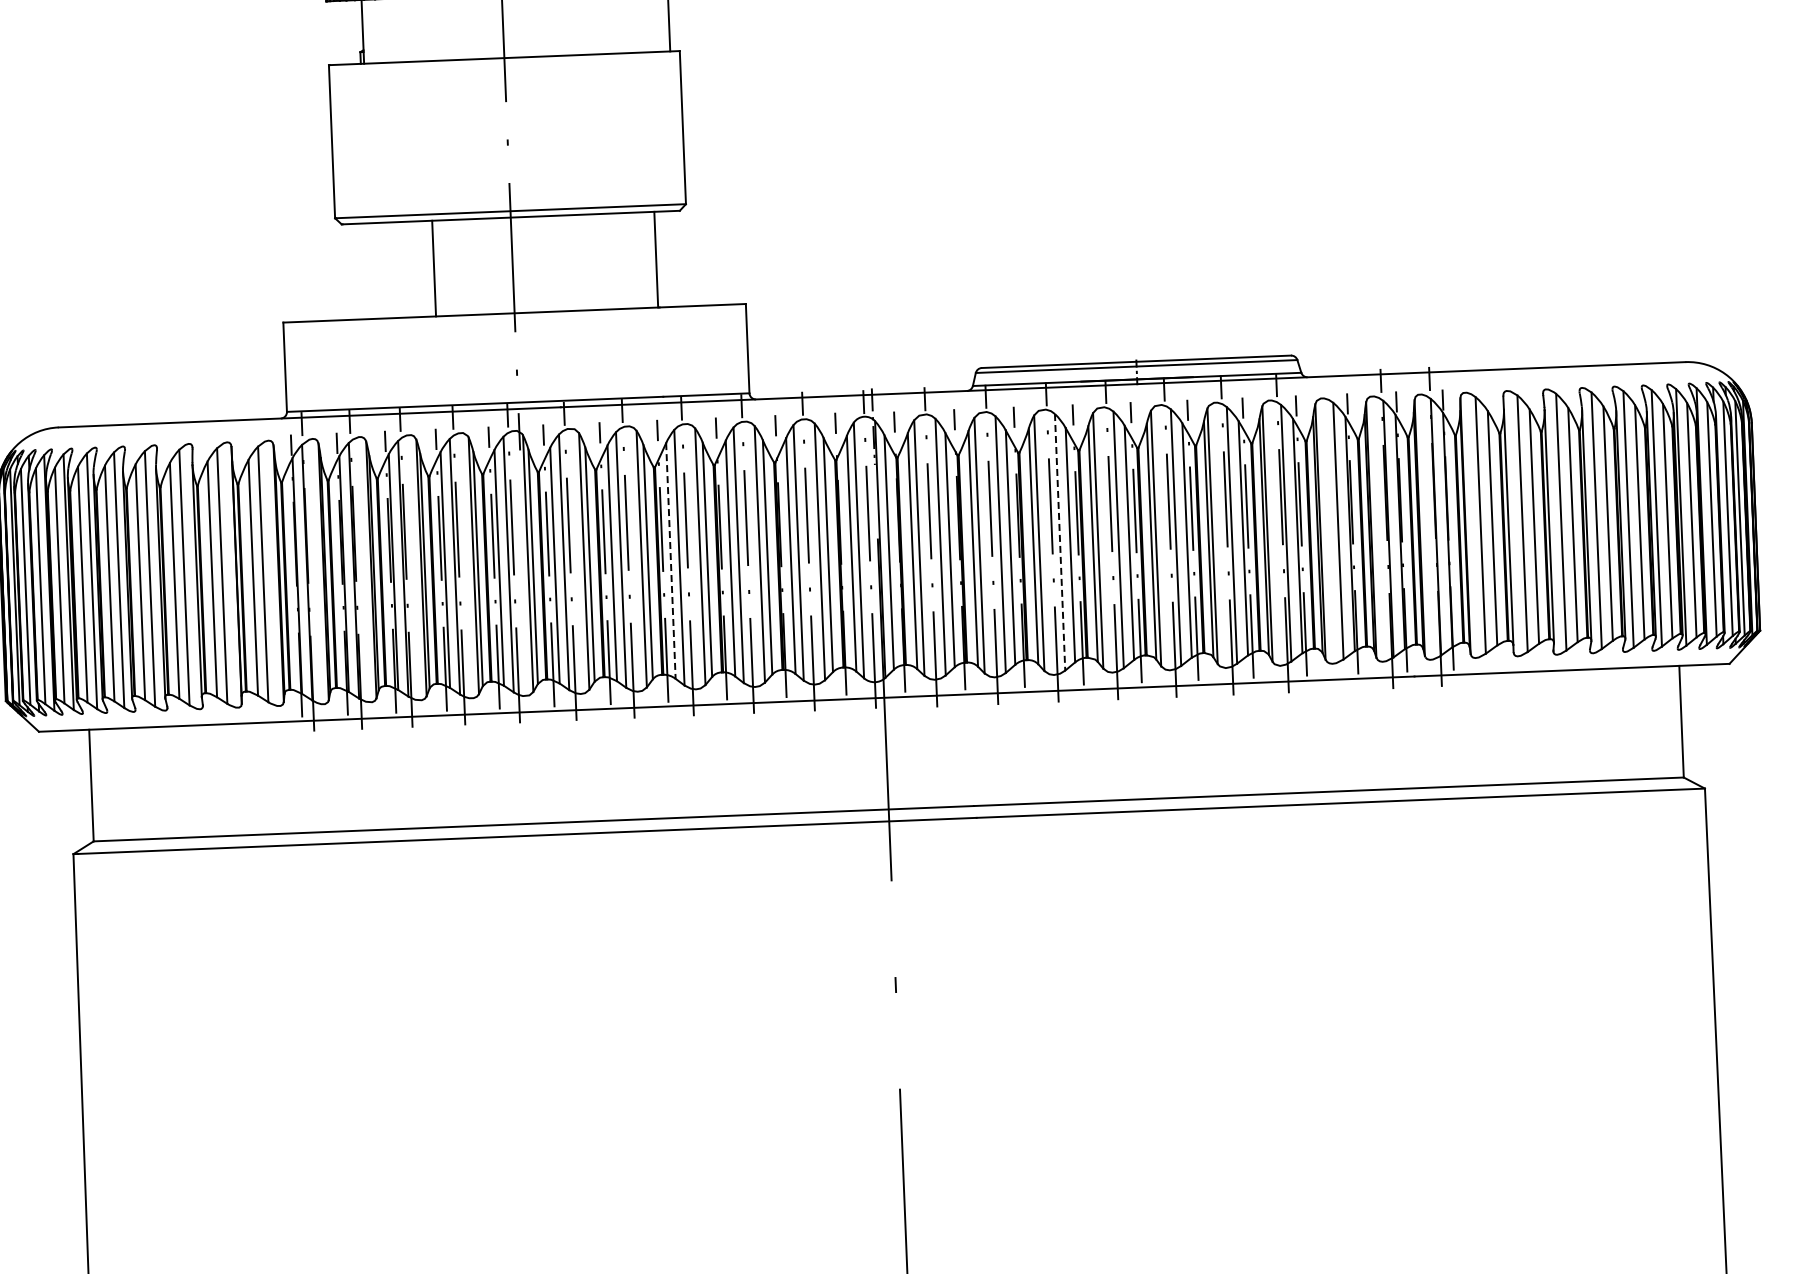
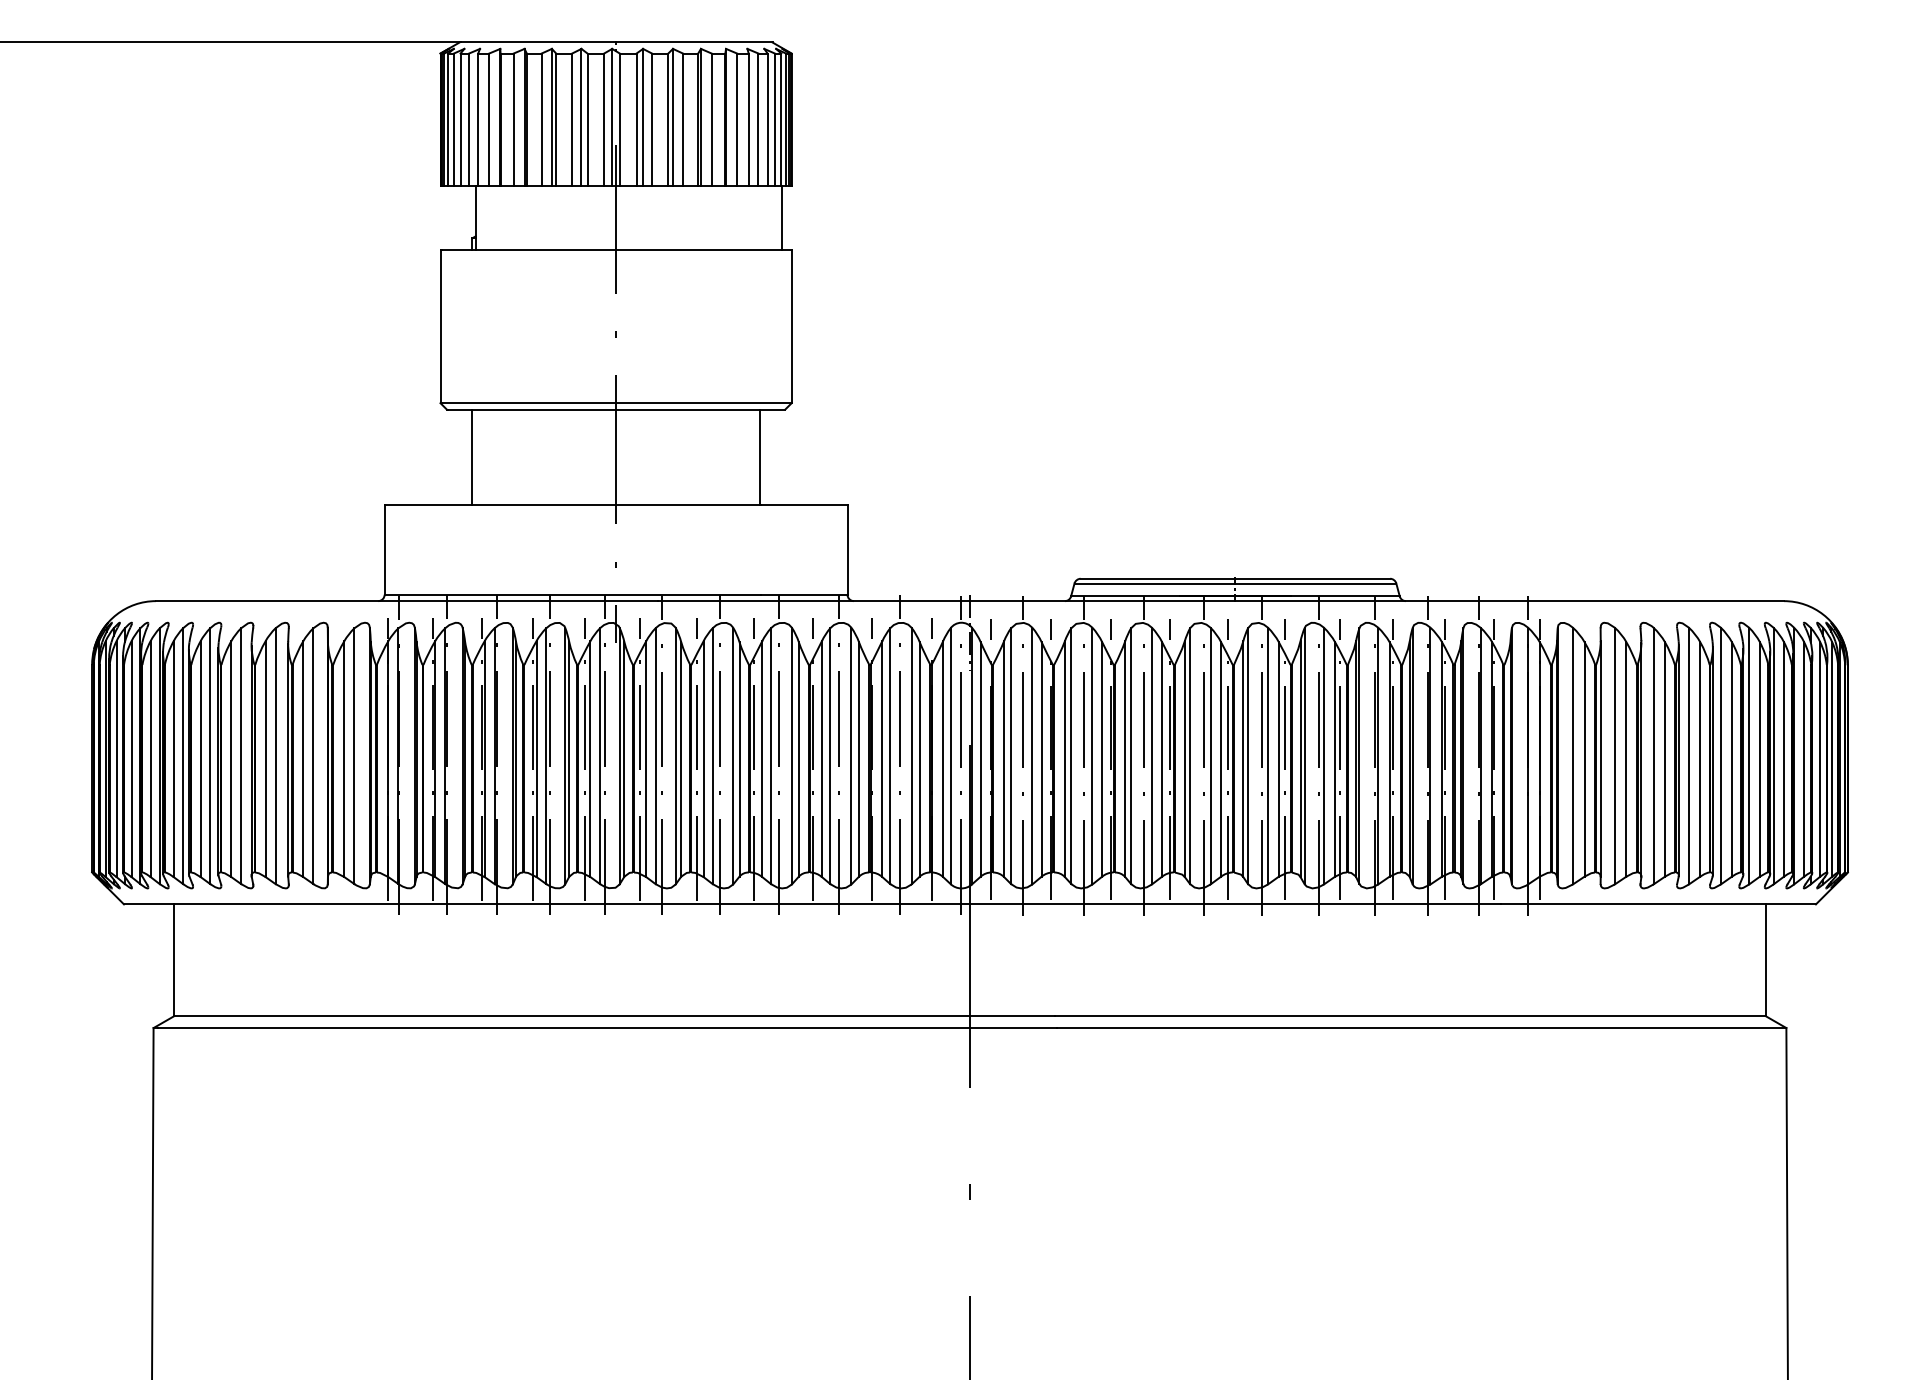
line: (434, 268) -> (472, 457), moved
line: (1335, 530) -> (1427, 755), added
line: (1059, 542) -> (1151, 756), dashed -> solid
line: (671, 561) -> (762, 759), dashed -> solid

